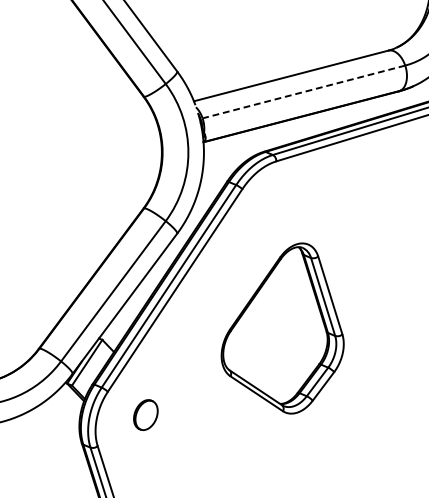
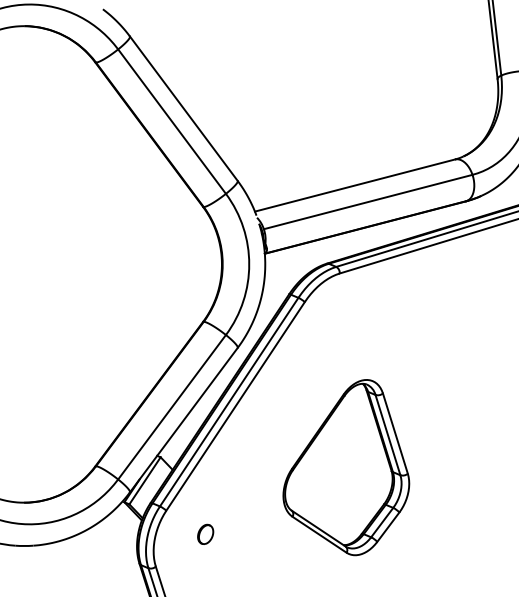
line: (304, 92) -> (368, 202), dashed -> solid
part: (282, 328) -> (346, 467), moved
part: (145, 413) -> (205, 533), size x0.62

